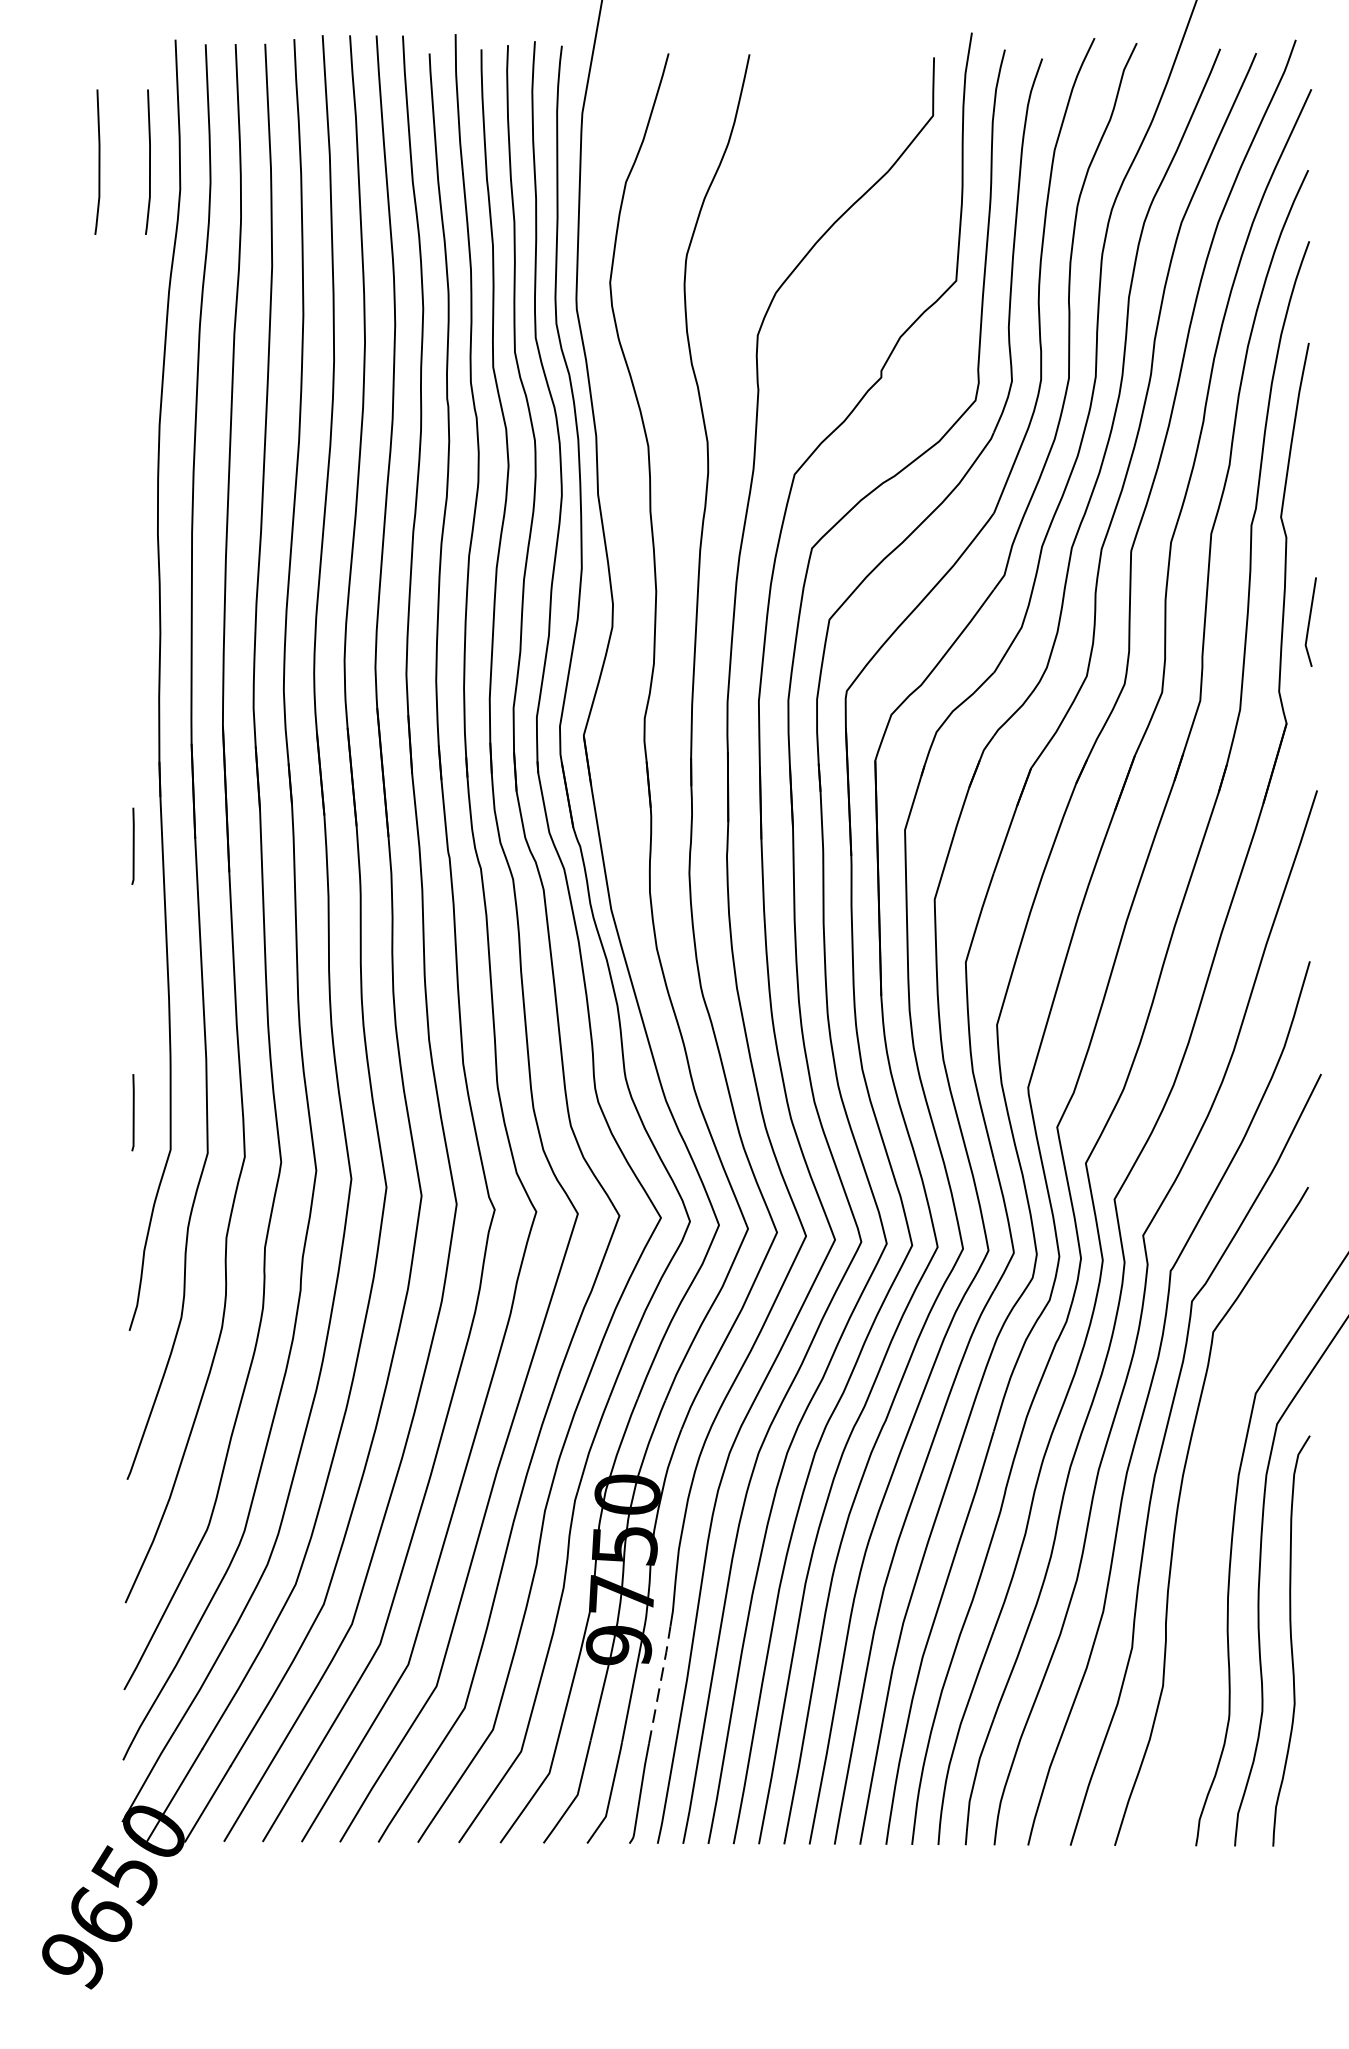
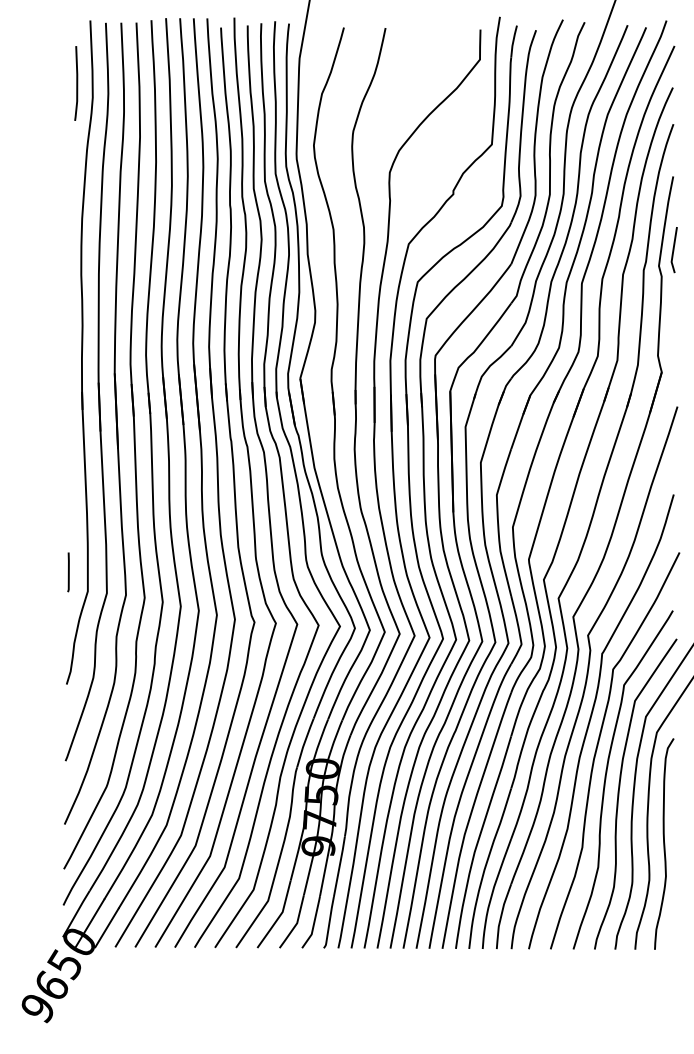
curve: (98, 162) -> (50, 83), removed
line: (1309, 623) -> (673, 250), moved
line: (133, 846) -> (68, 435), removed
curve: (1204, 1542) -> (619, 793), added
line: (659, 1682) -> (339, 865), dashed -> solid

